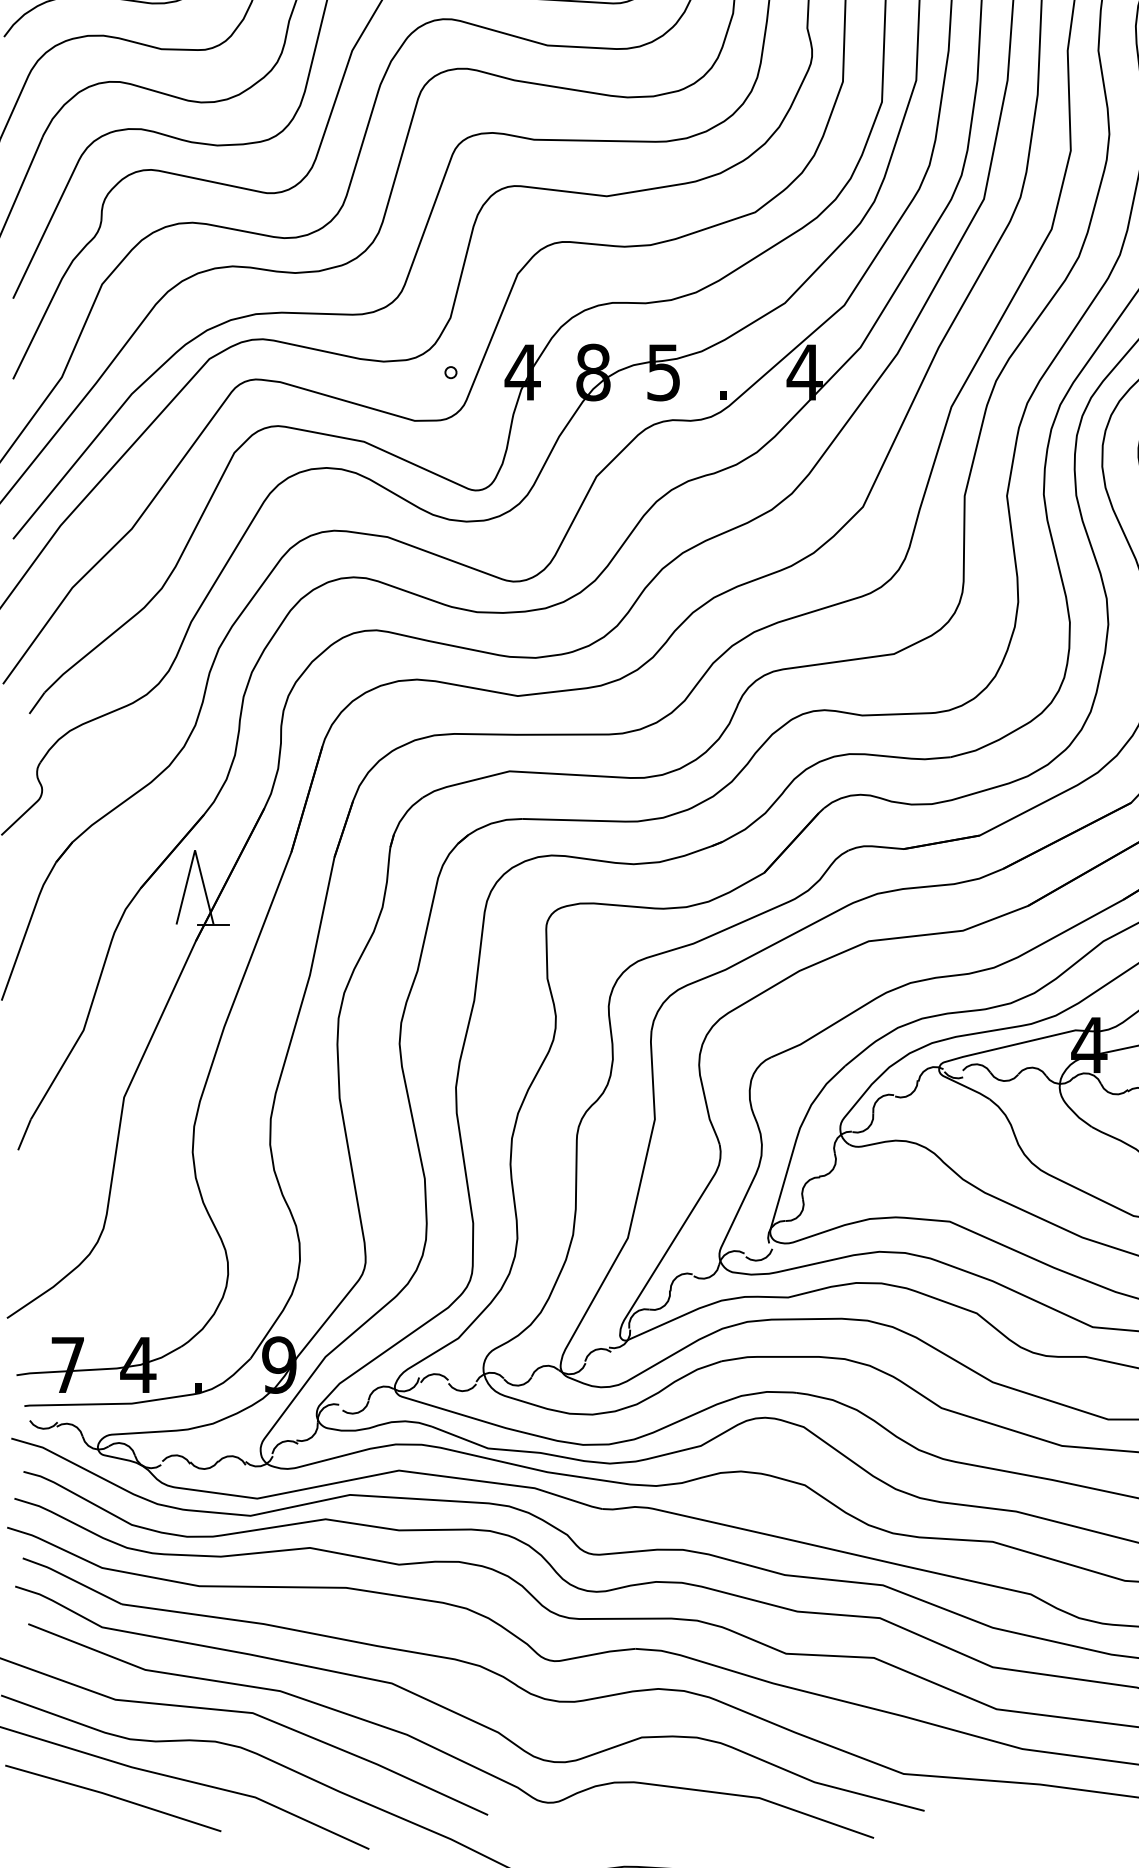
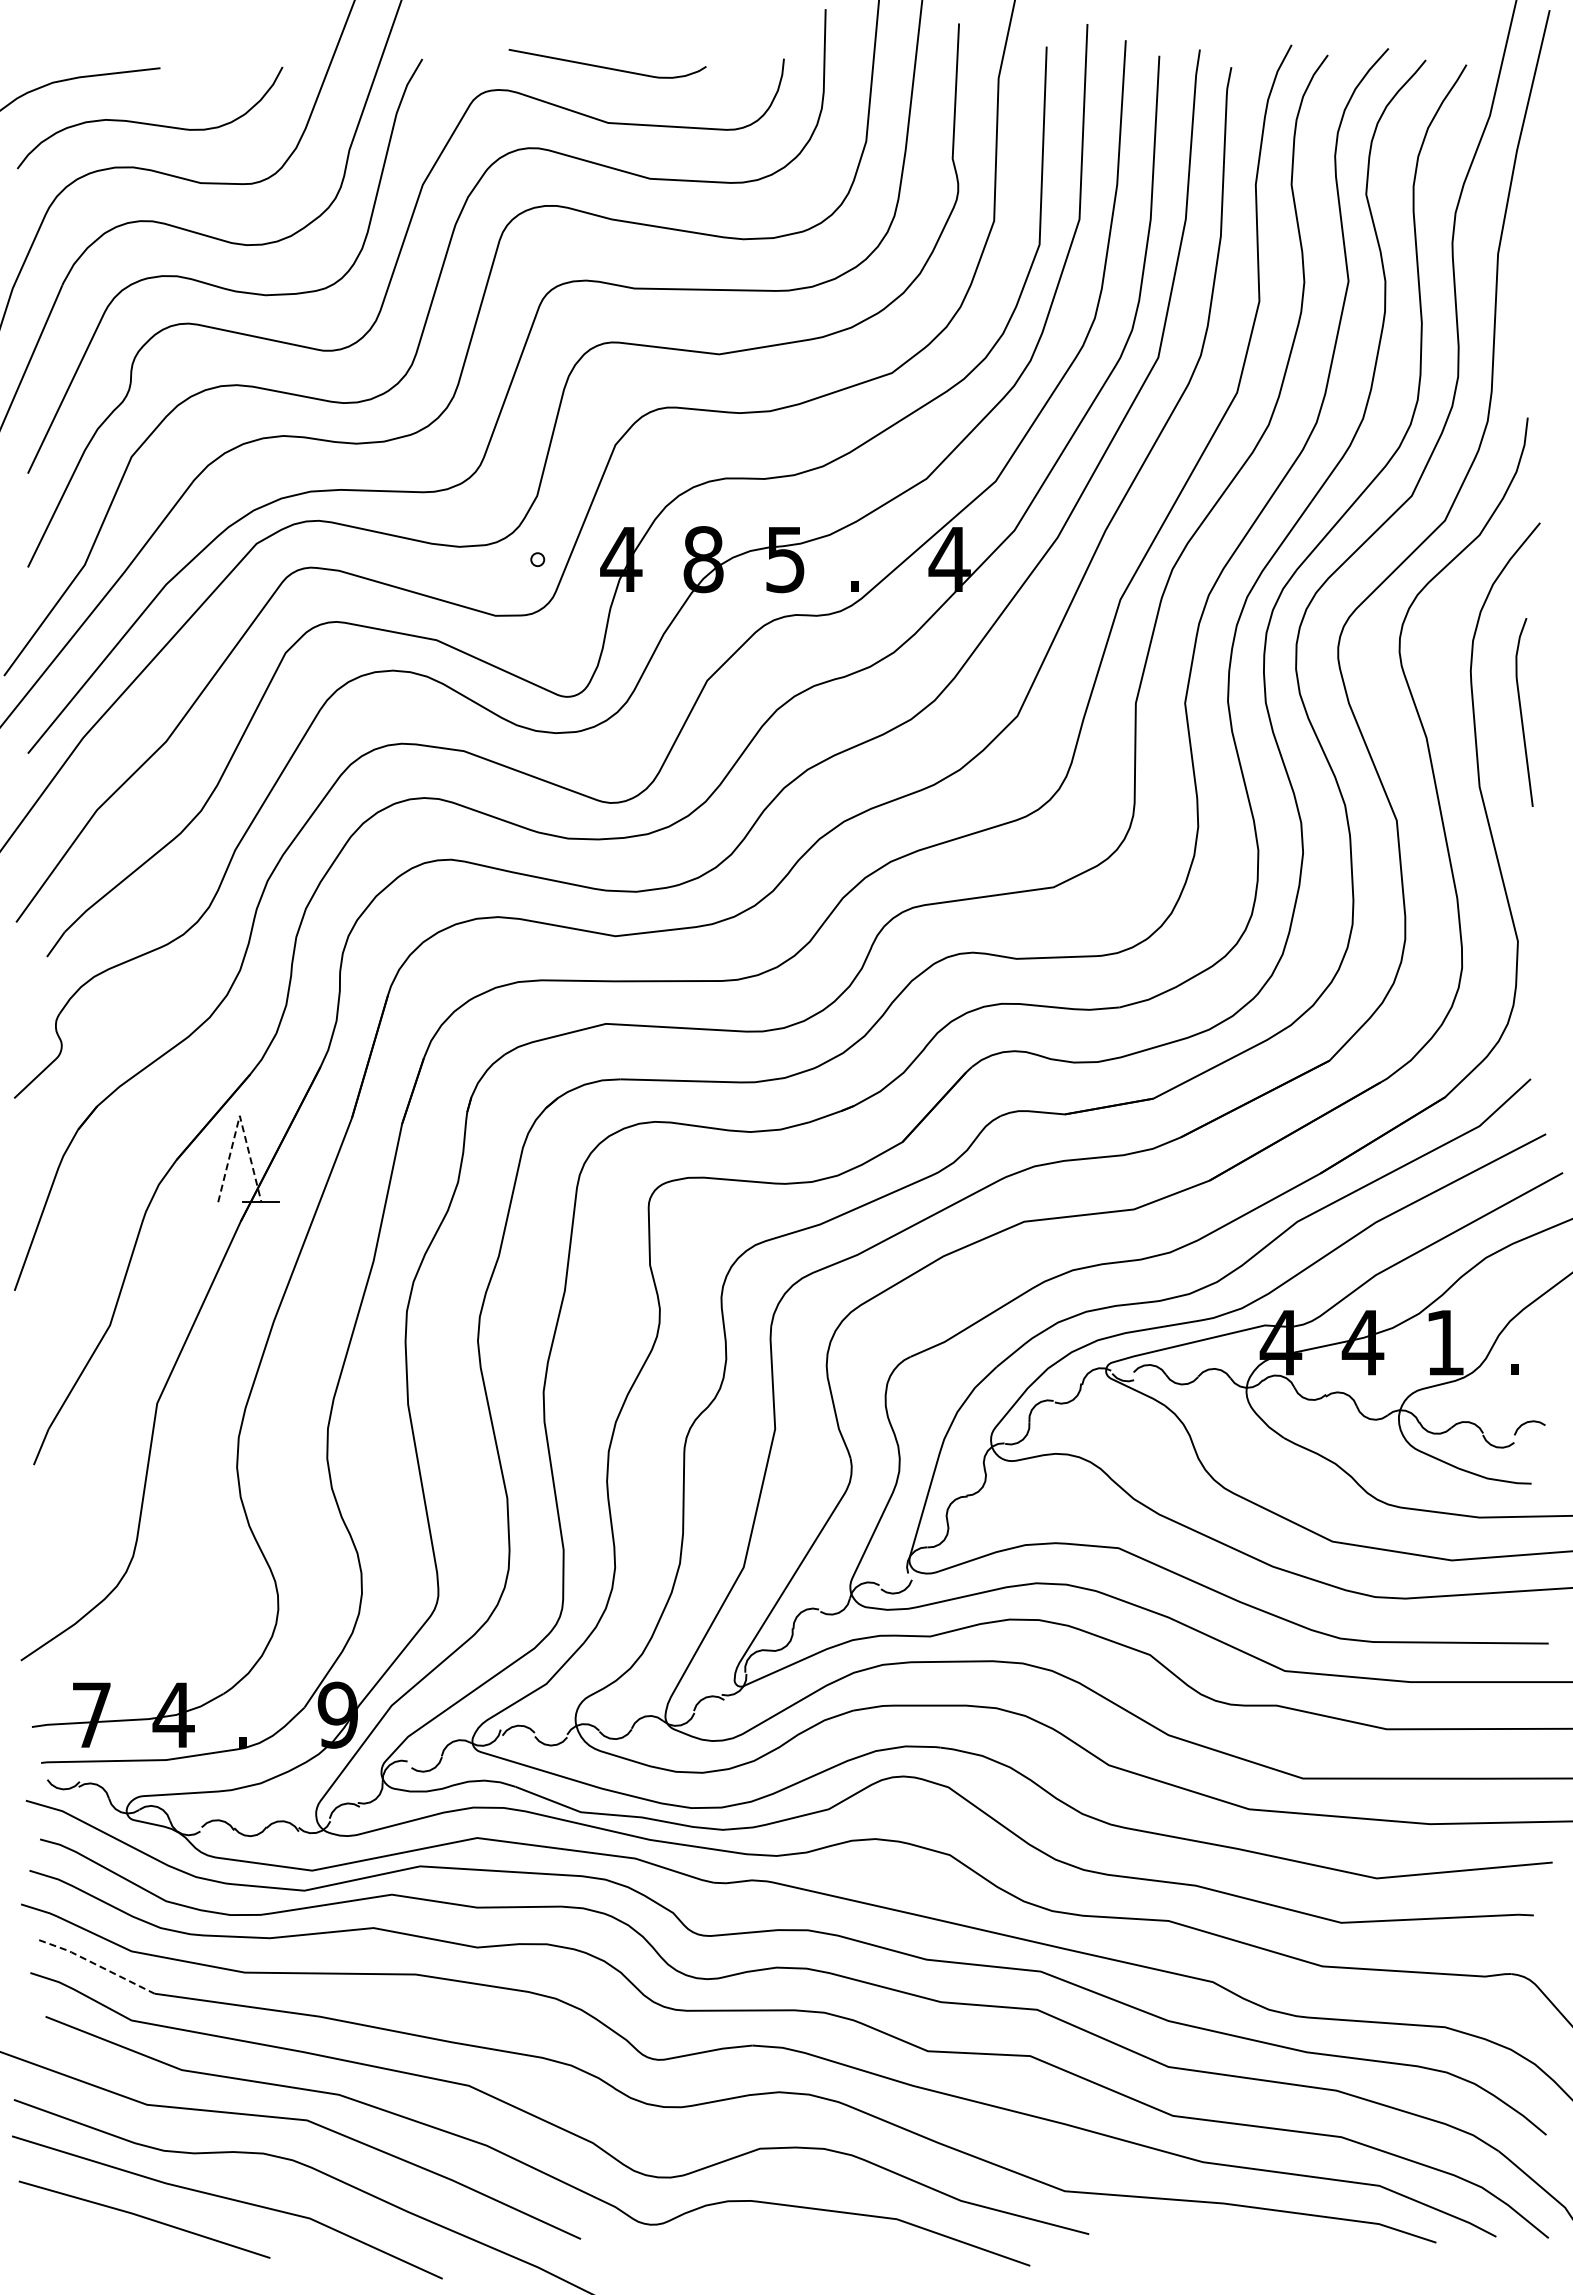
line: (194, 850) -> (239, 1115), solid -> dashed
line: (71, 1579) -> (96, 1964), solid -> dashed

